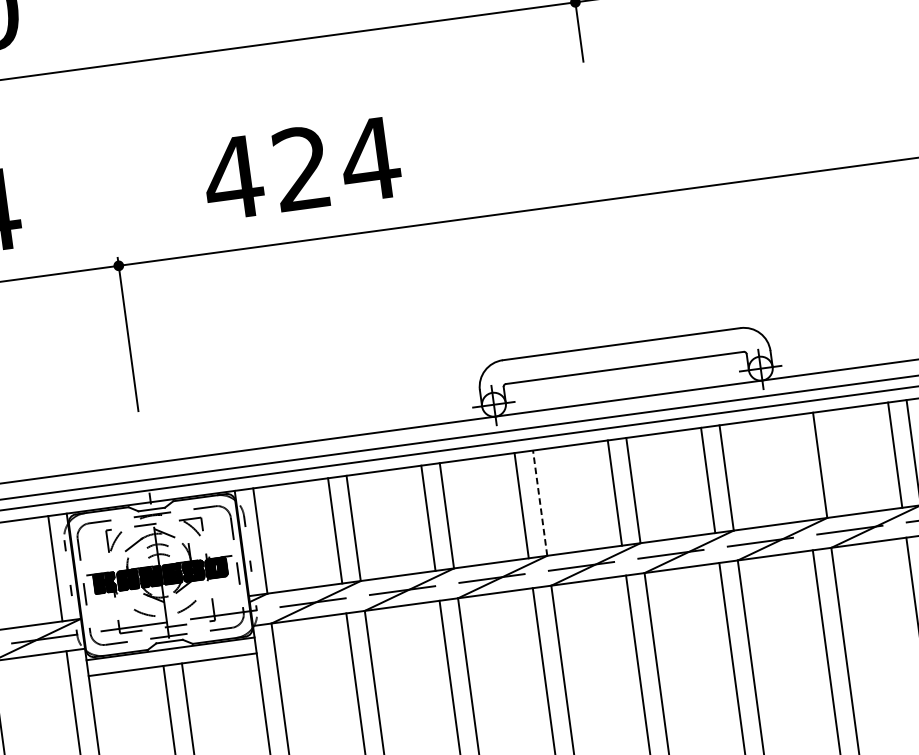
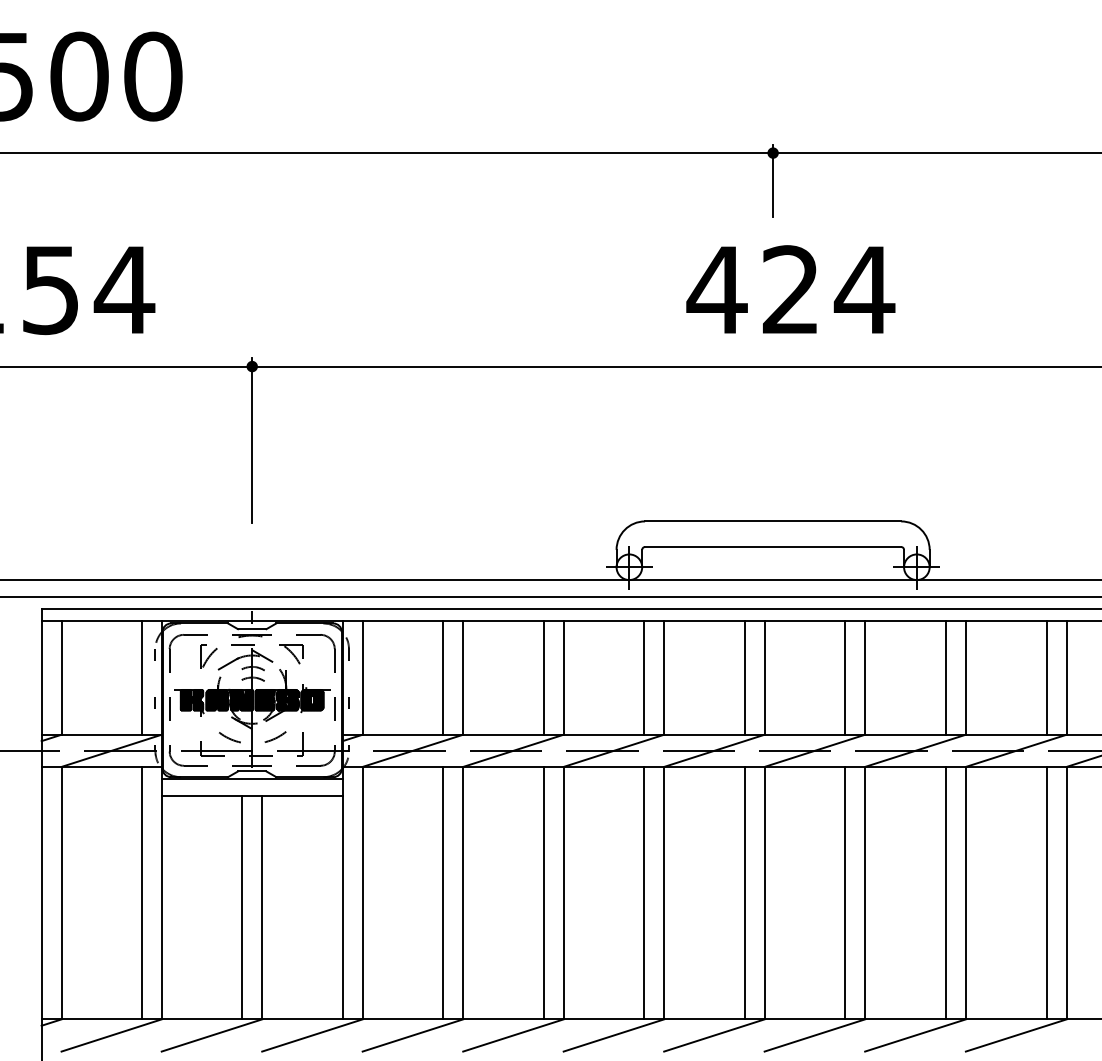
text: (301, 168) -> (790, 289), moved
line: (801, 467) -> (945, 677), added
line: (540, 503) -> (664, 678), dashed -> solid

